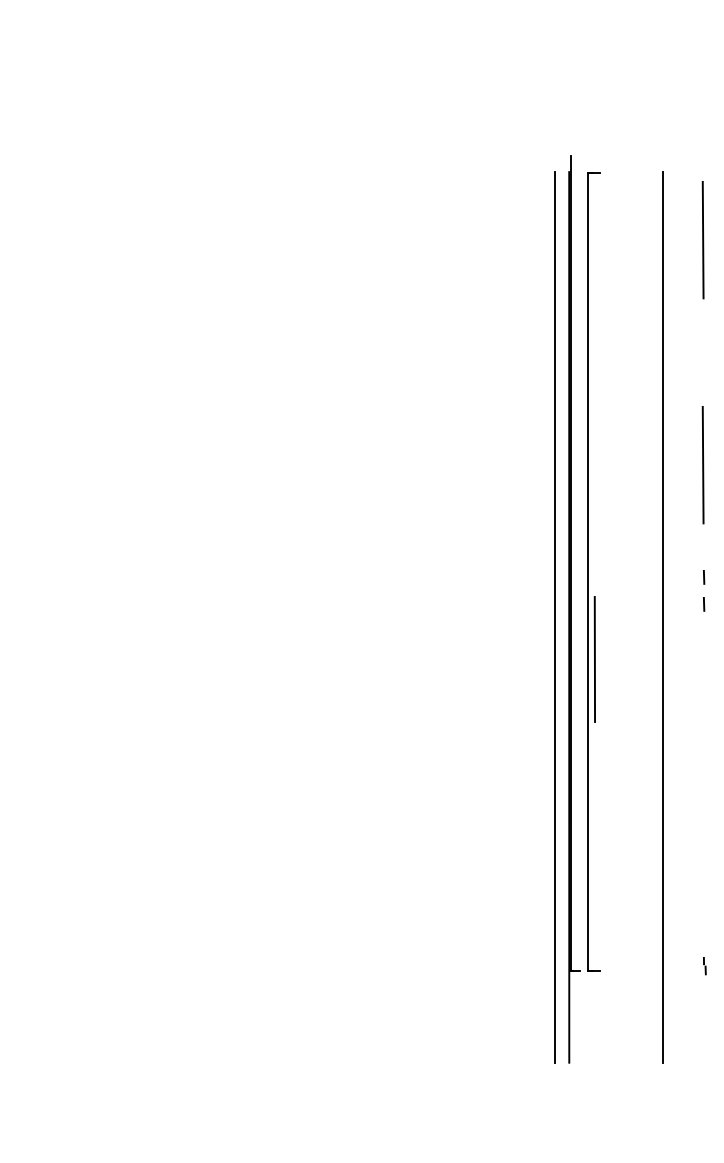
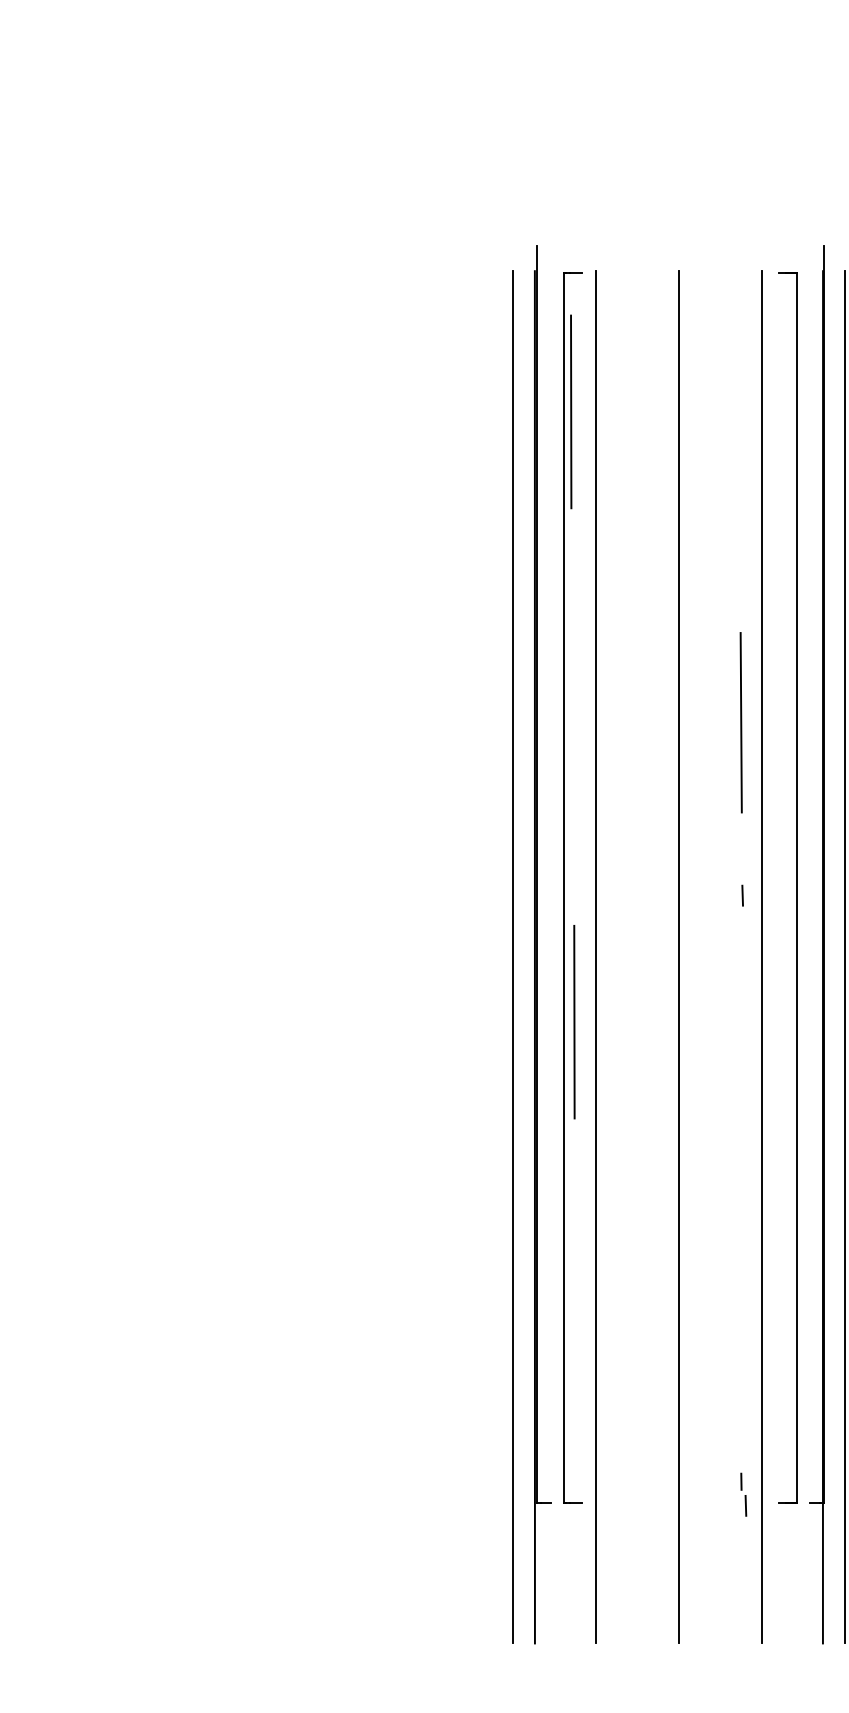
line: (702, 240) -> (740, 376), removed
line: (592, 262) -> (570, 410), added
line: (704, 604) -> (743, 937), removed
line: (608, 617) -> (595, 957), added
line: (716, 617) -> (761, 957), added
part: (704, 965) -> (743, 1493), size x1.67

